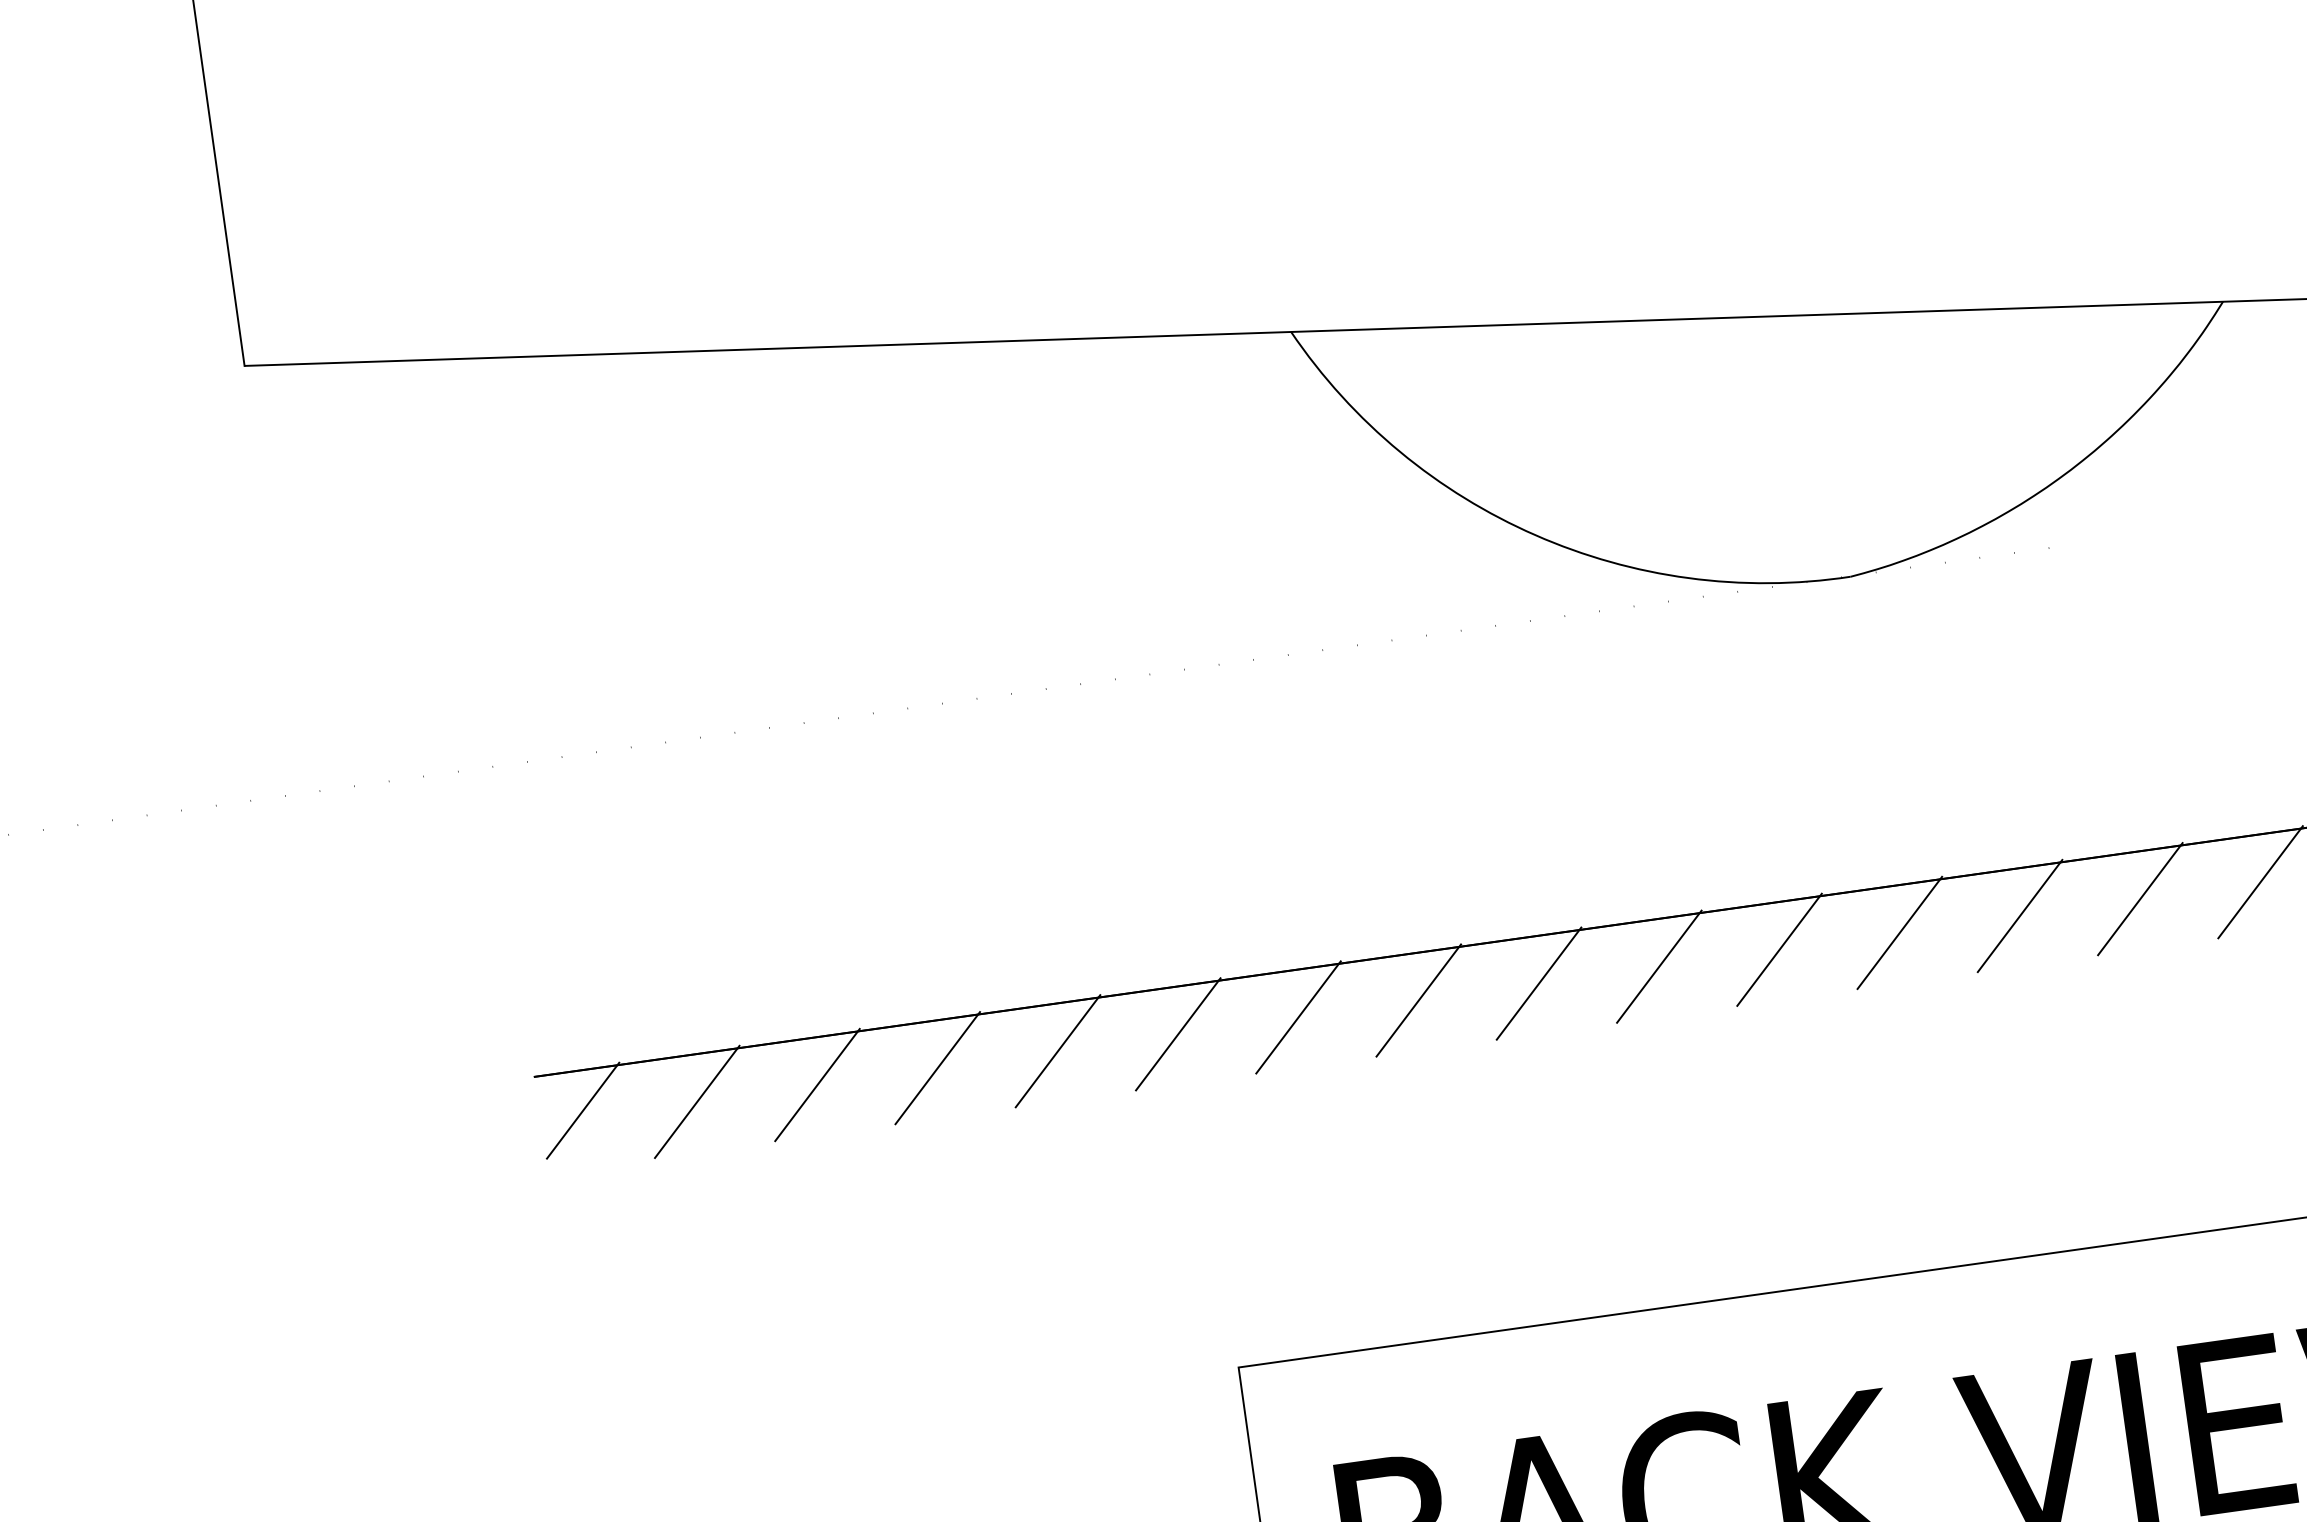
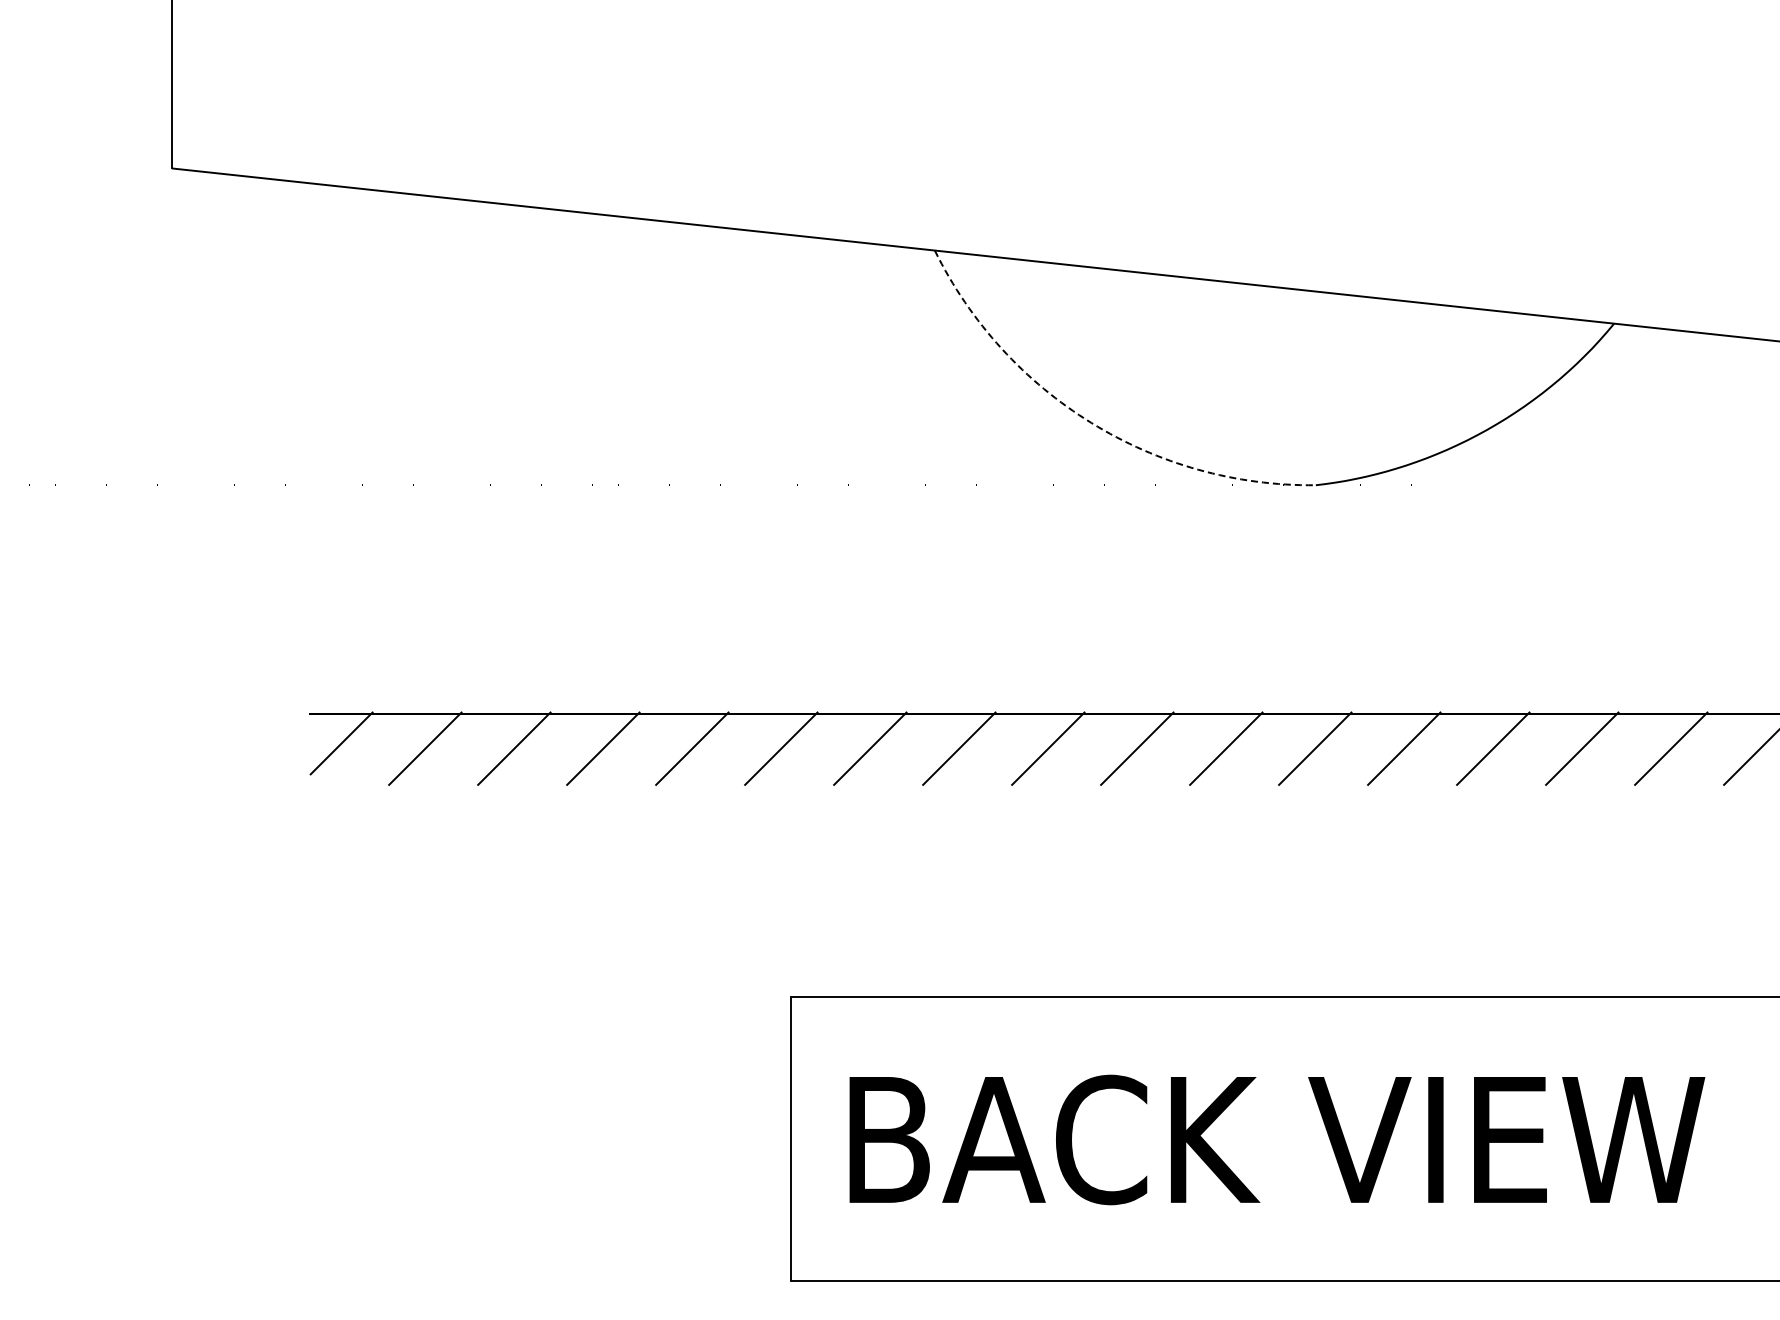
arc: (1535, 534) -> (1091, 422), solid -> dashed

